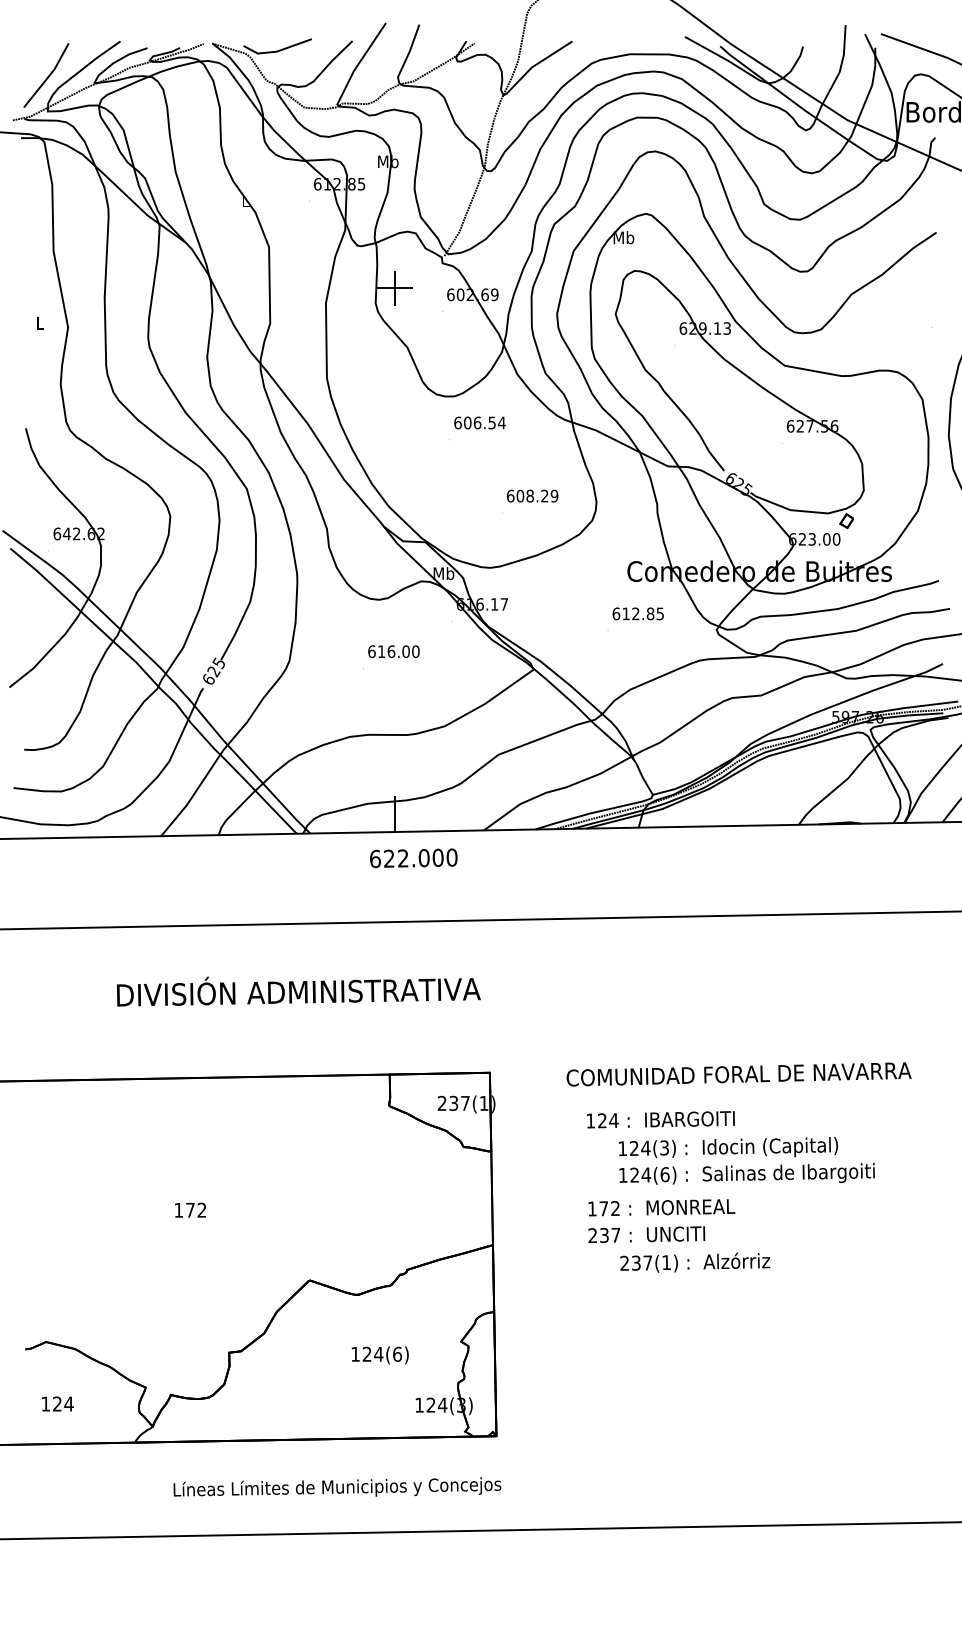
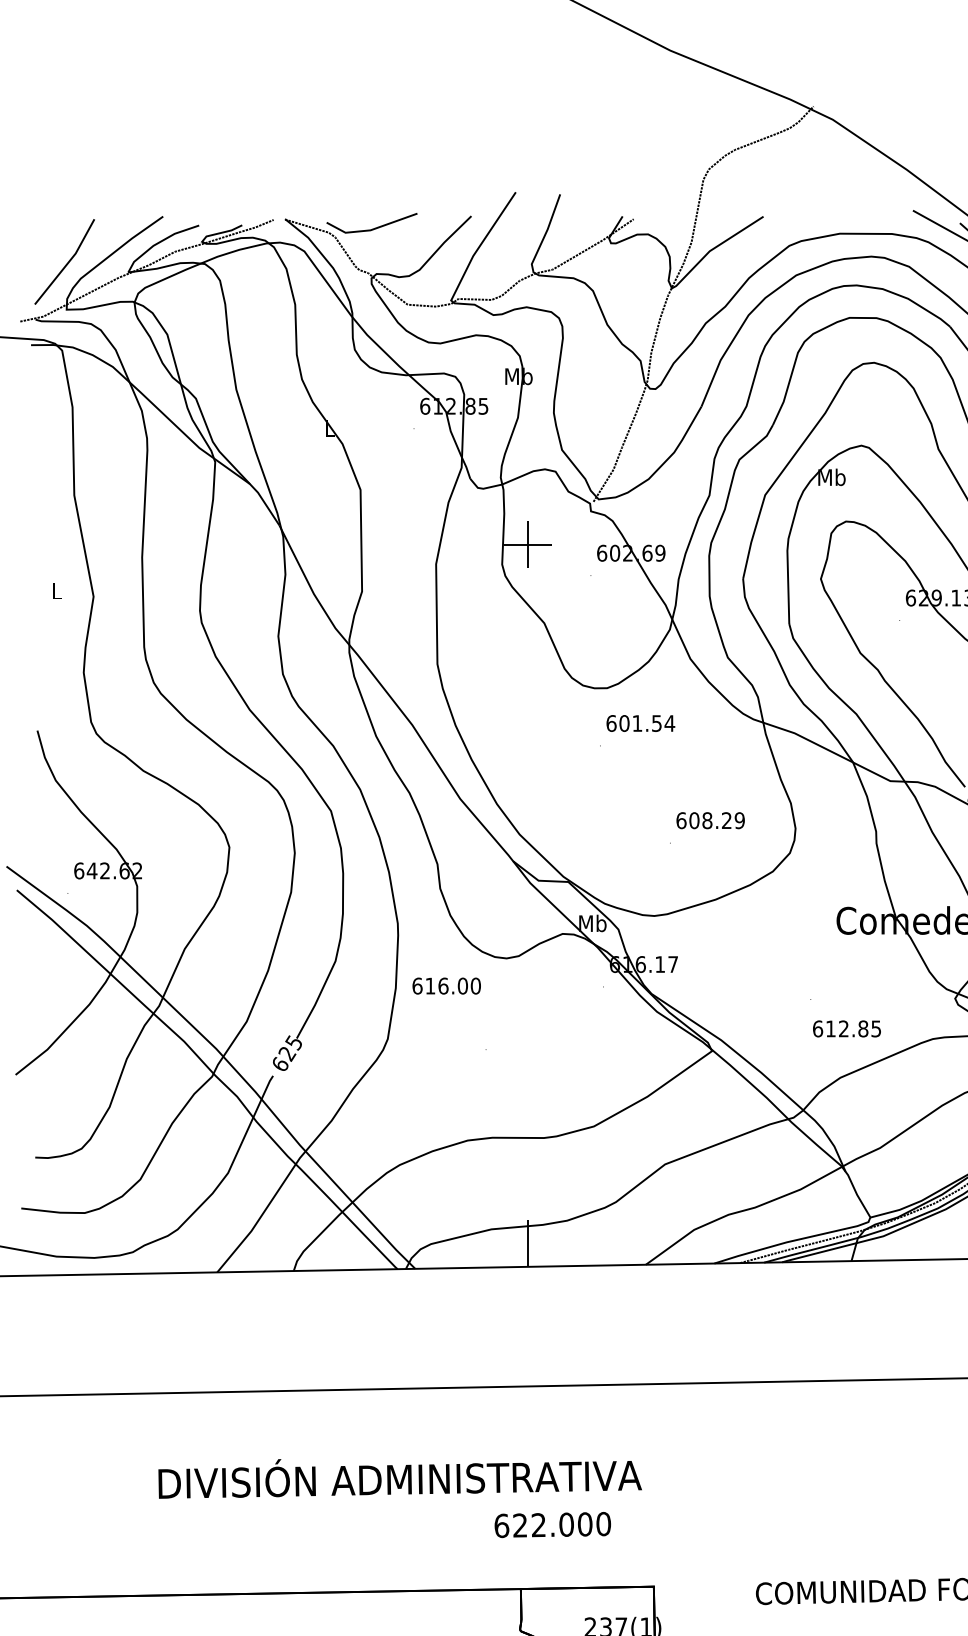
text: (477, 422) -> (637, 722), 606.54 -> 601.54
text: (637, 613) -> (845, 1028), moved
text: (393, 651) -> (446, 985), moved
text: (413, 858) -> (552, 1525), moved

